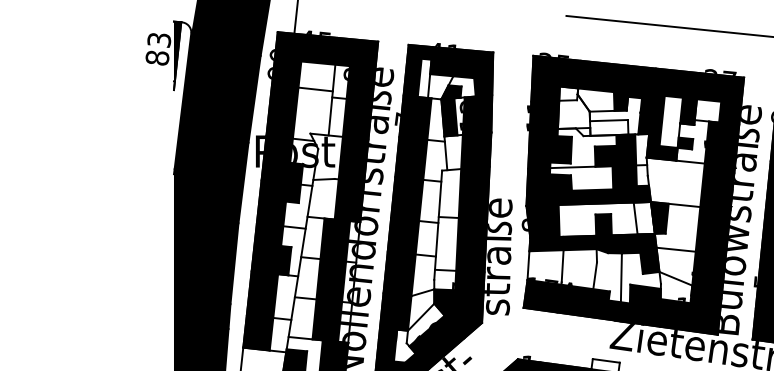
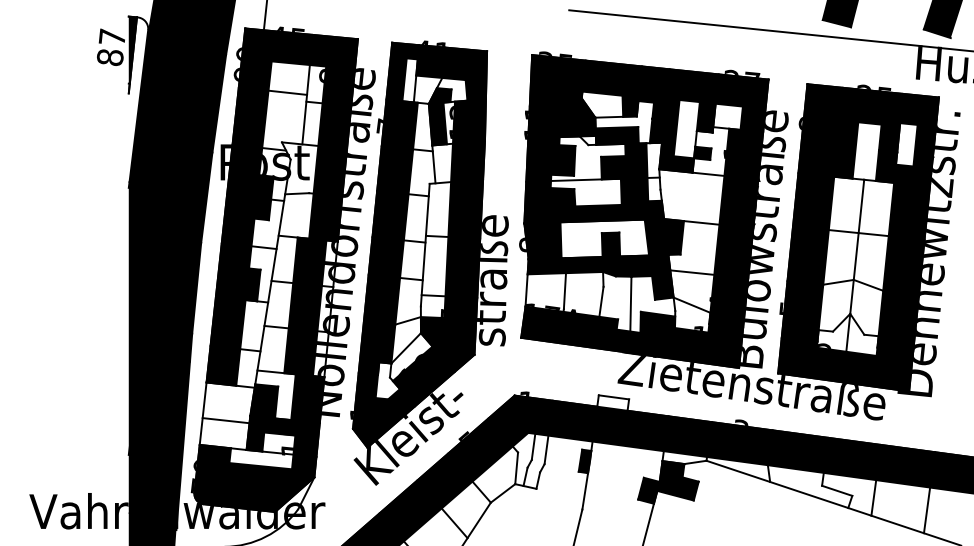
text: (158, 40) -> (111, 37), 83 -> 87
fill: (592, 110) -> (598, 116), added
fill: (644, 218) -> (656, 237), added

